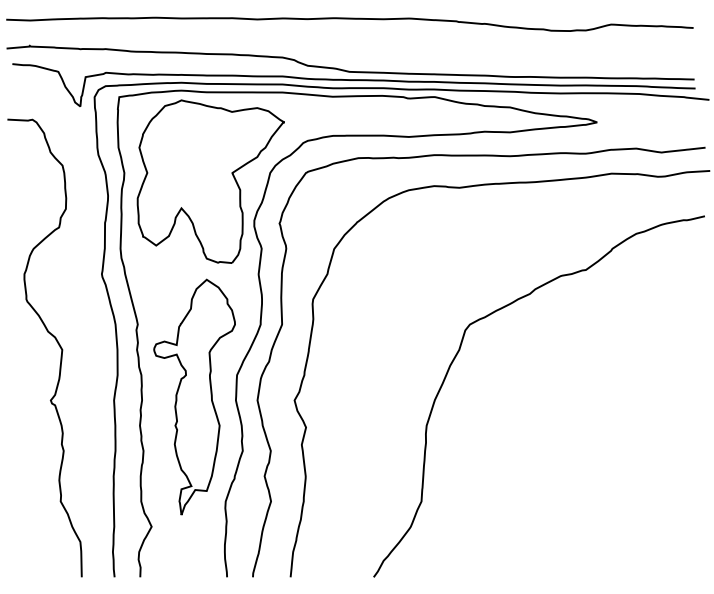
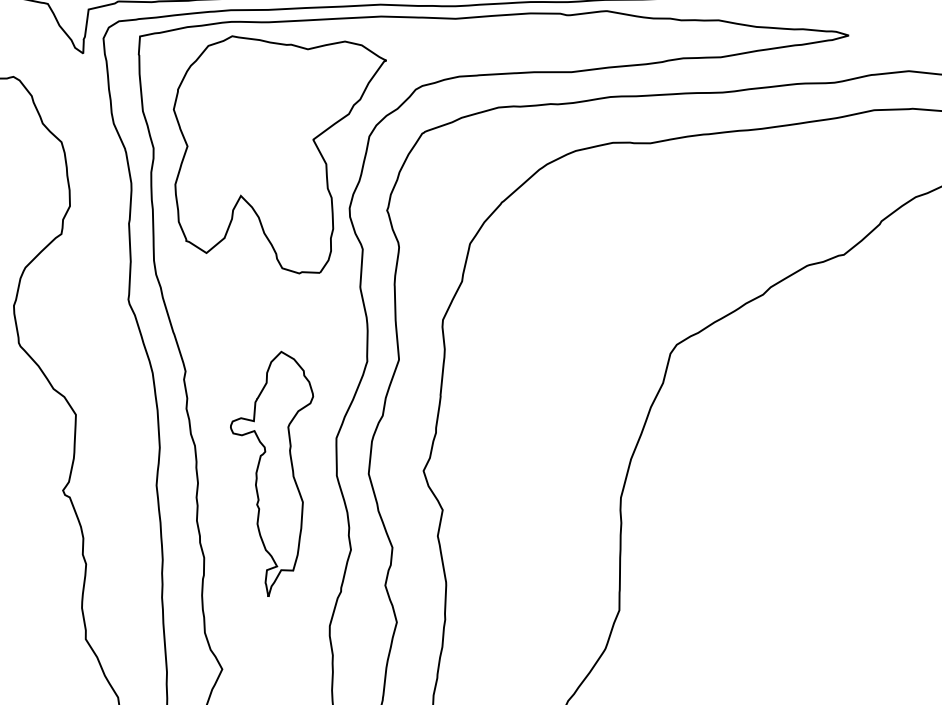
part: (194, 396) -> (275, 473), size x0.7

